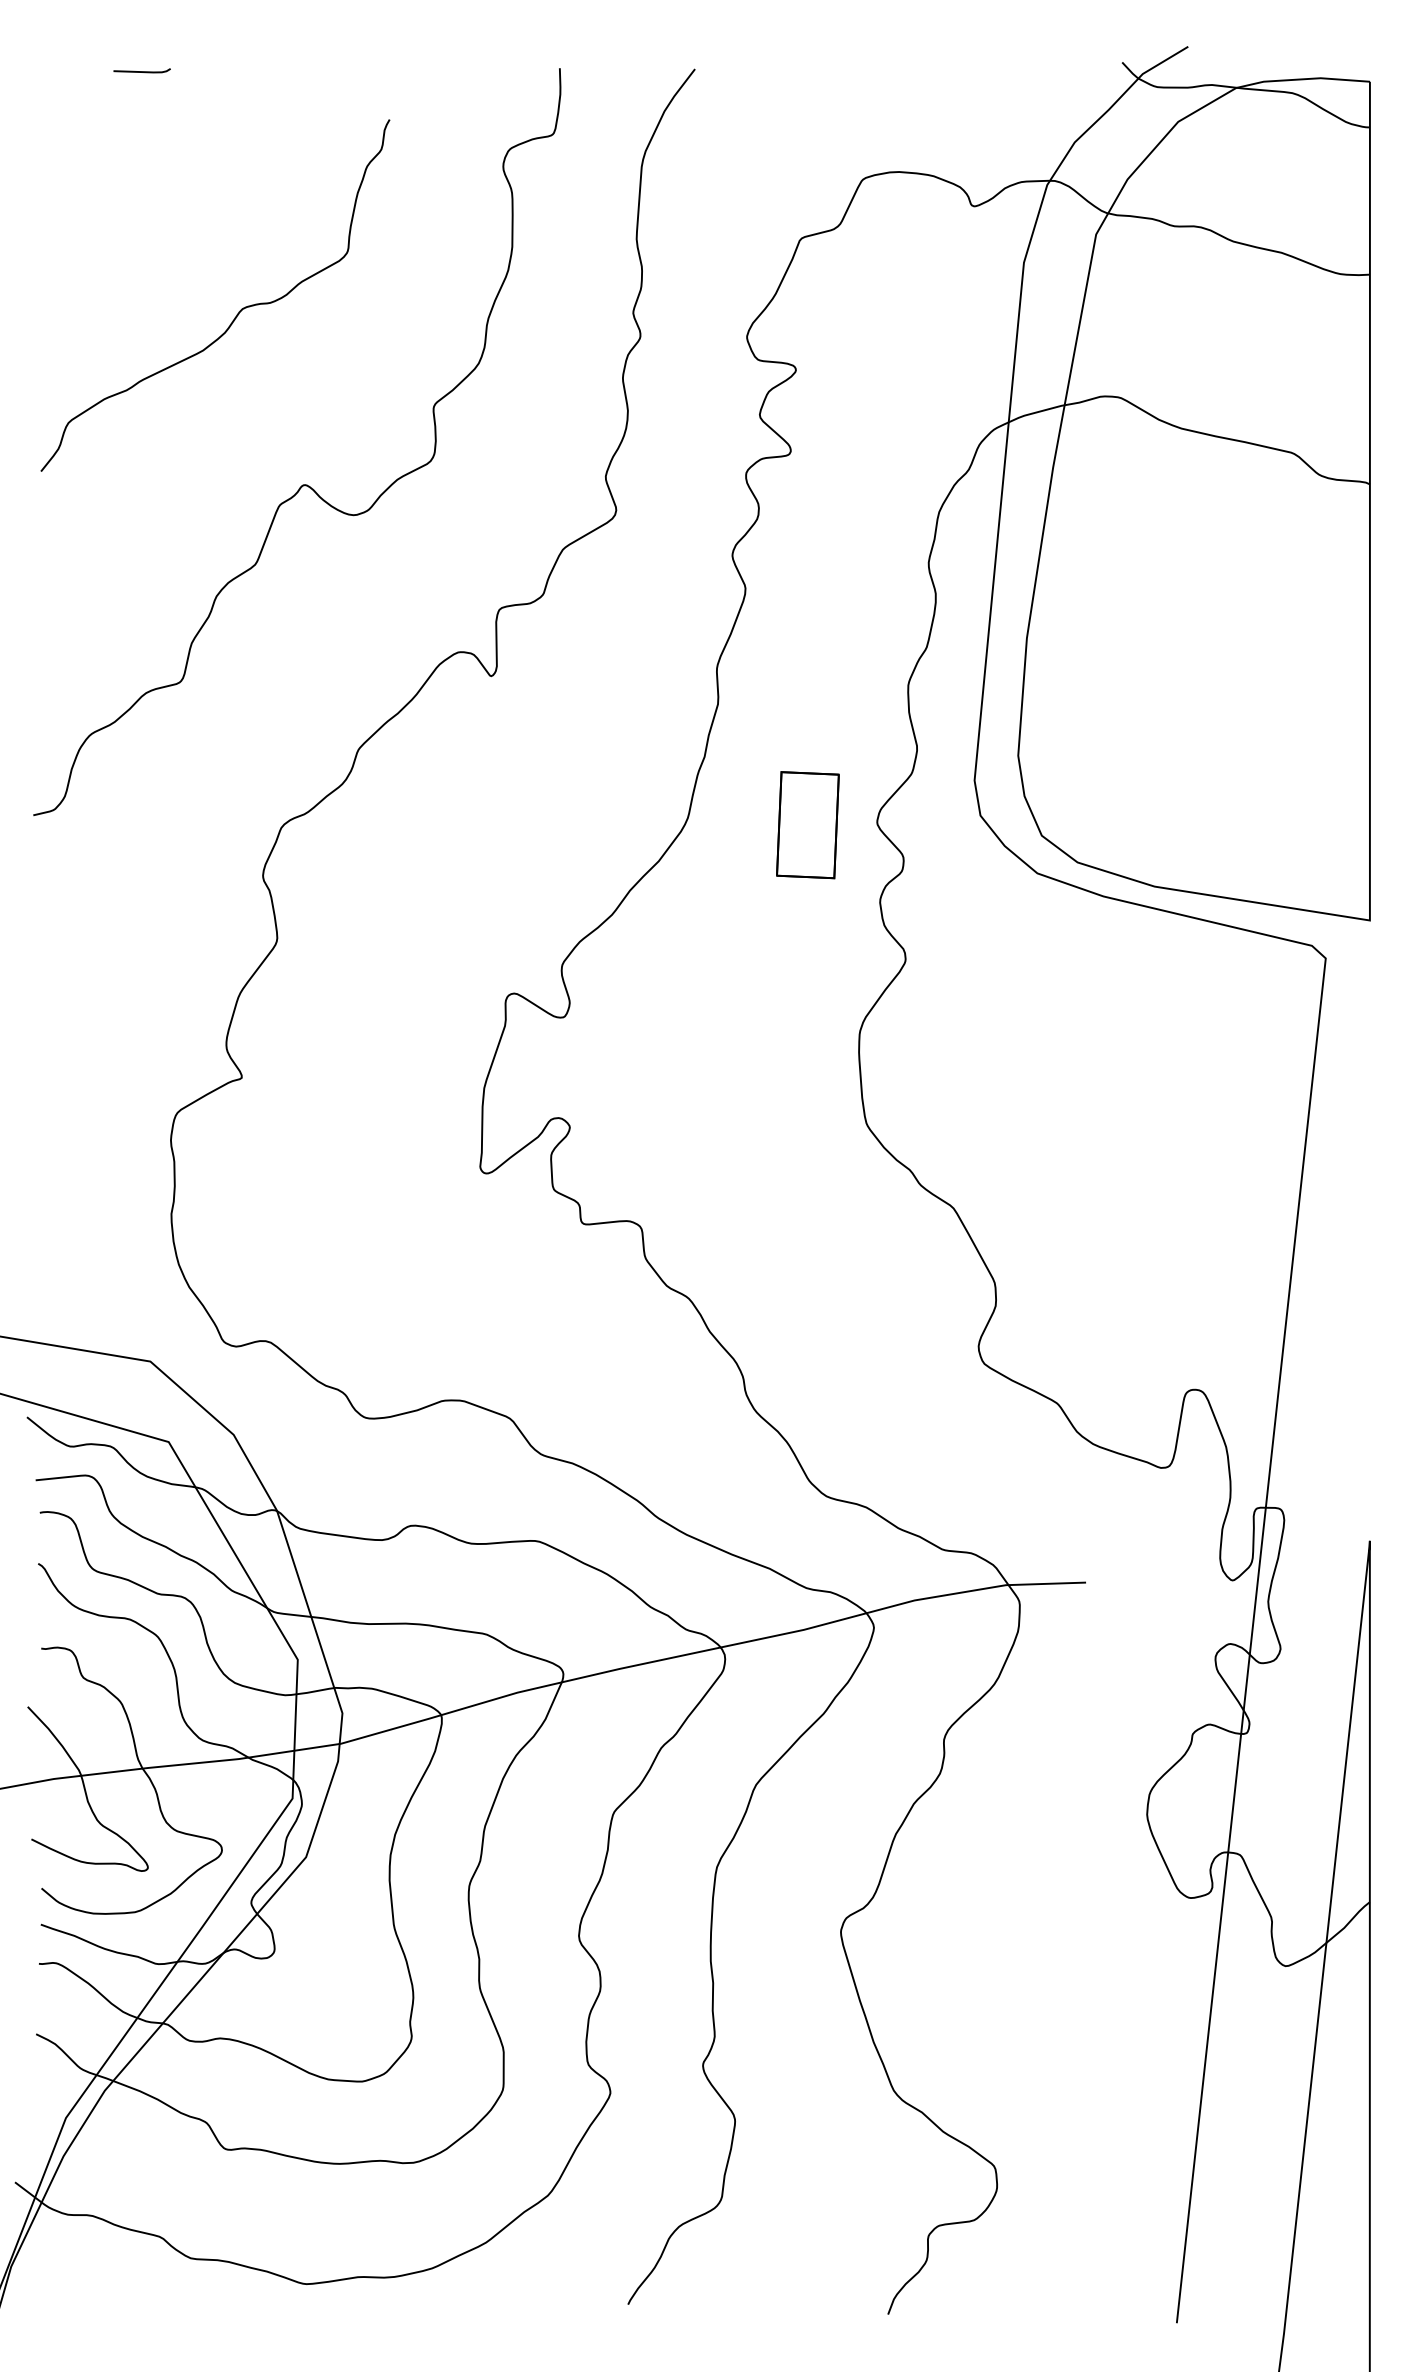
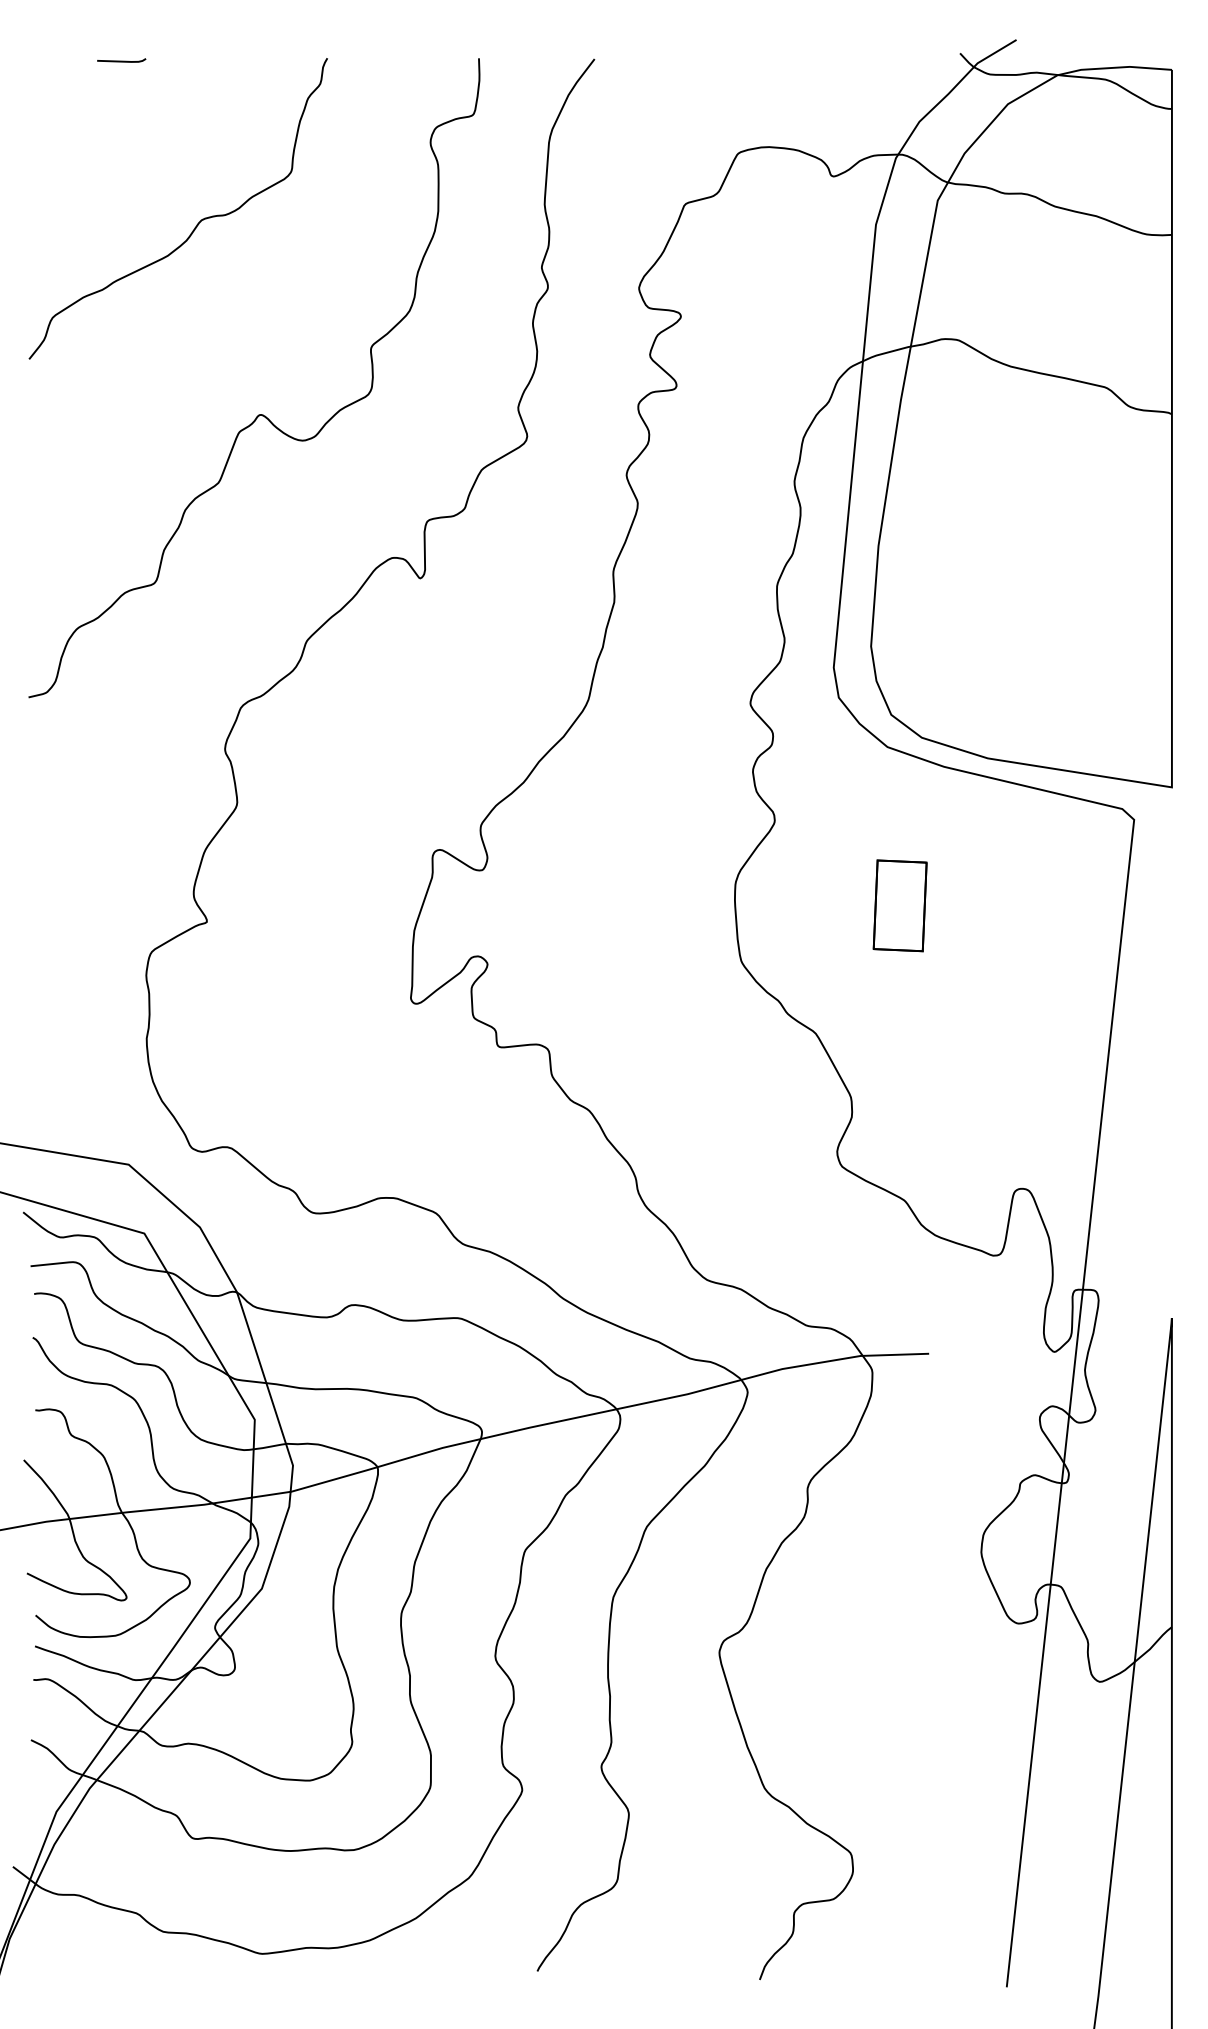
curve: (236, 313) -> (196, 224), moved
part: (807, 824) -> (899, 905), moved

